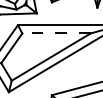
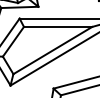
line: (55, 33) -> (57, 26), dashed -> solid

